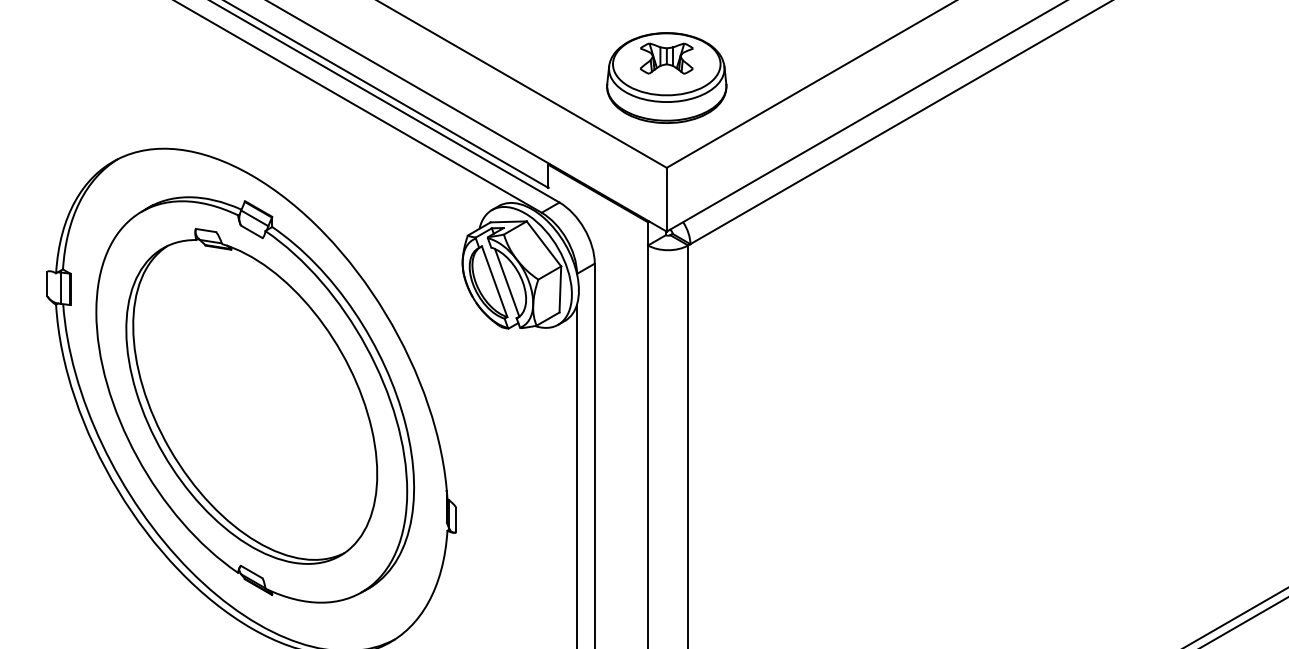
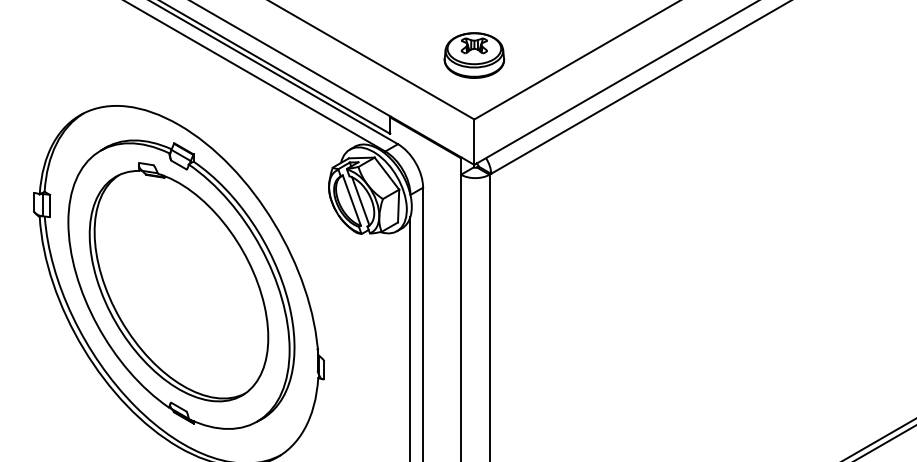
part: (666, 77) -> (474, 55), size x0.7

